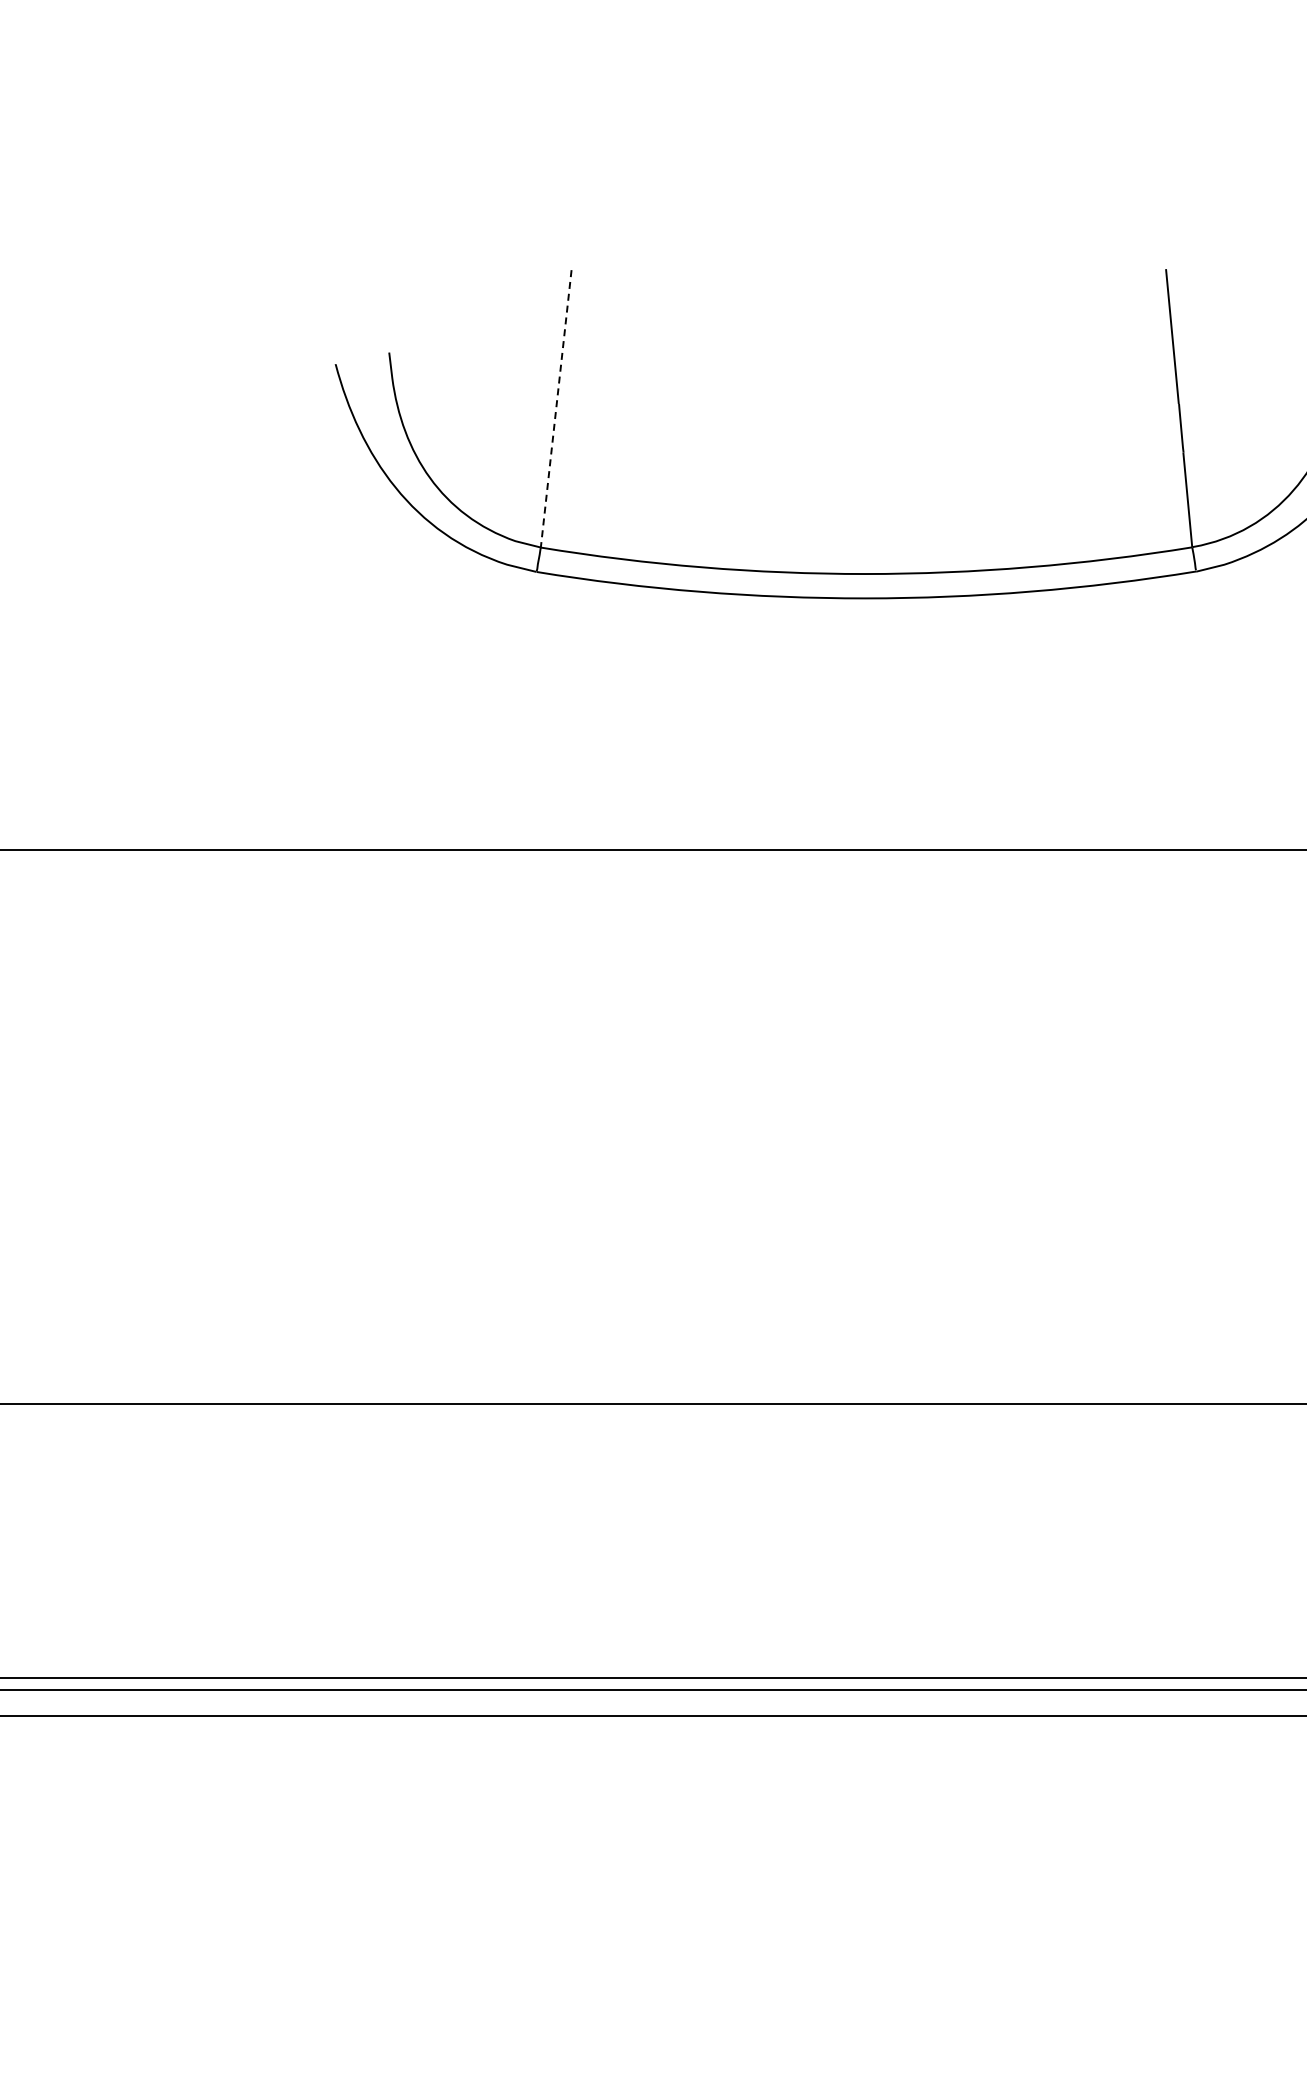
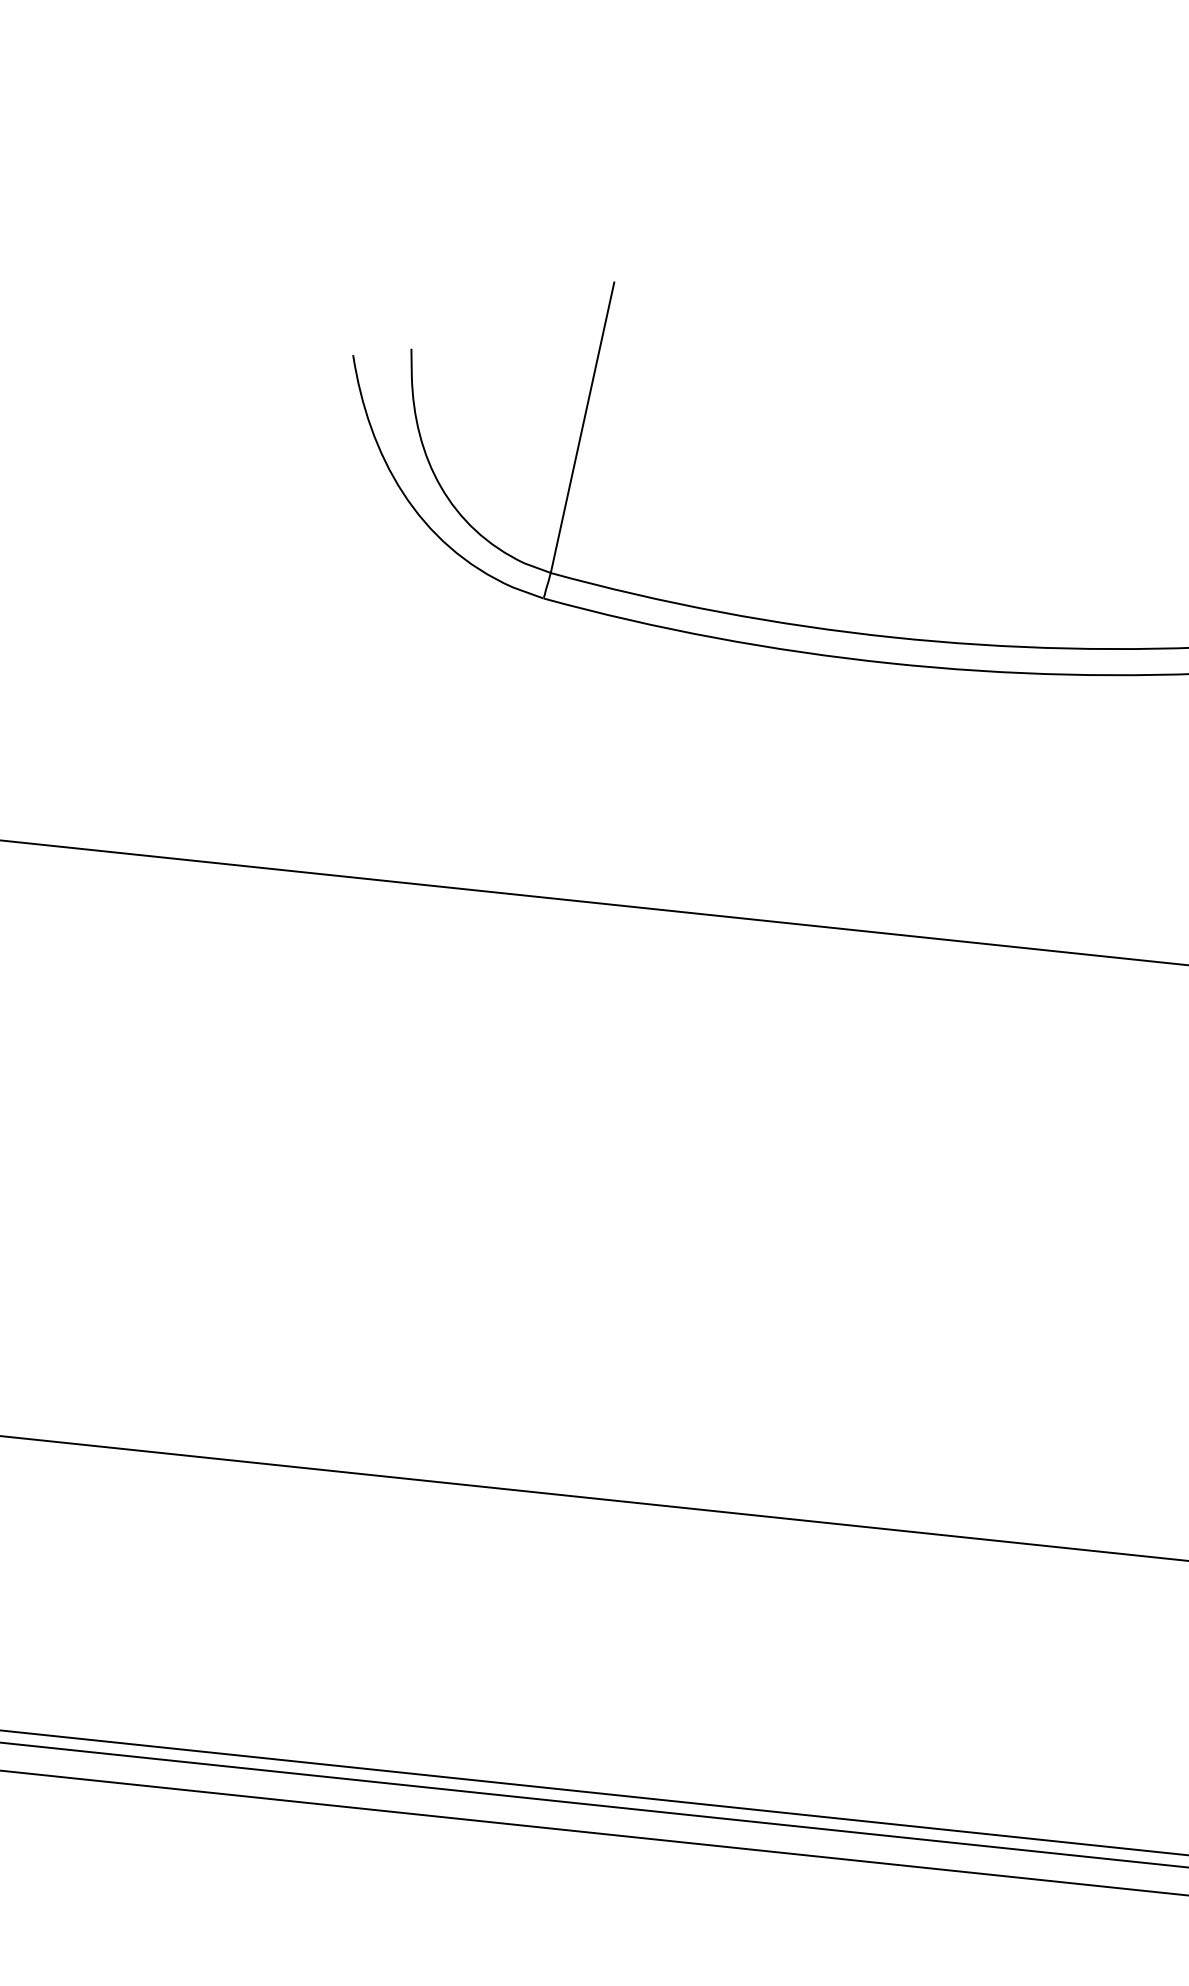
line: (556, 408) -> (583, 426), dashed -> solid

